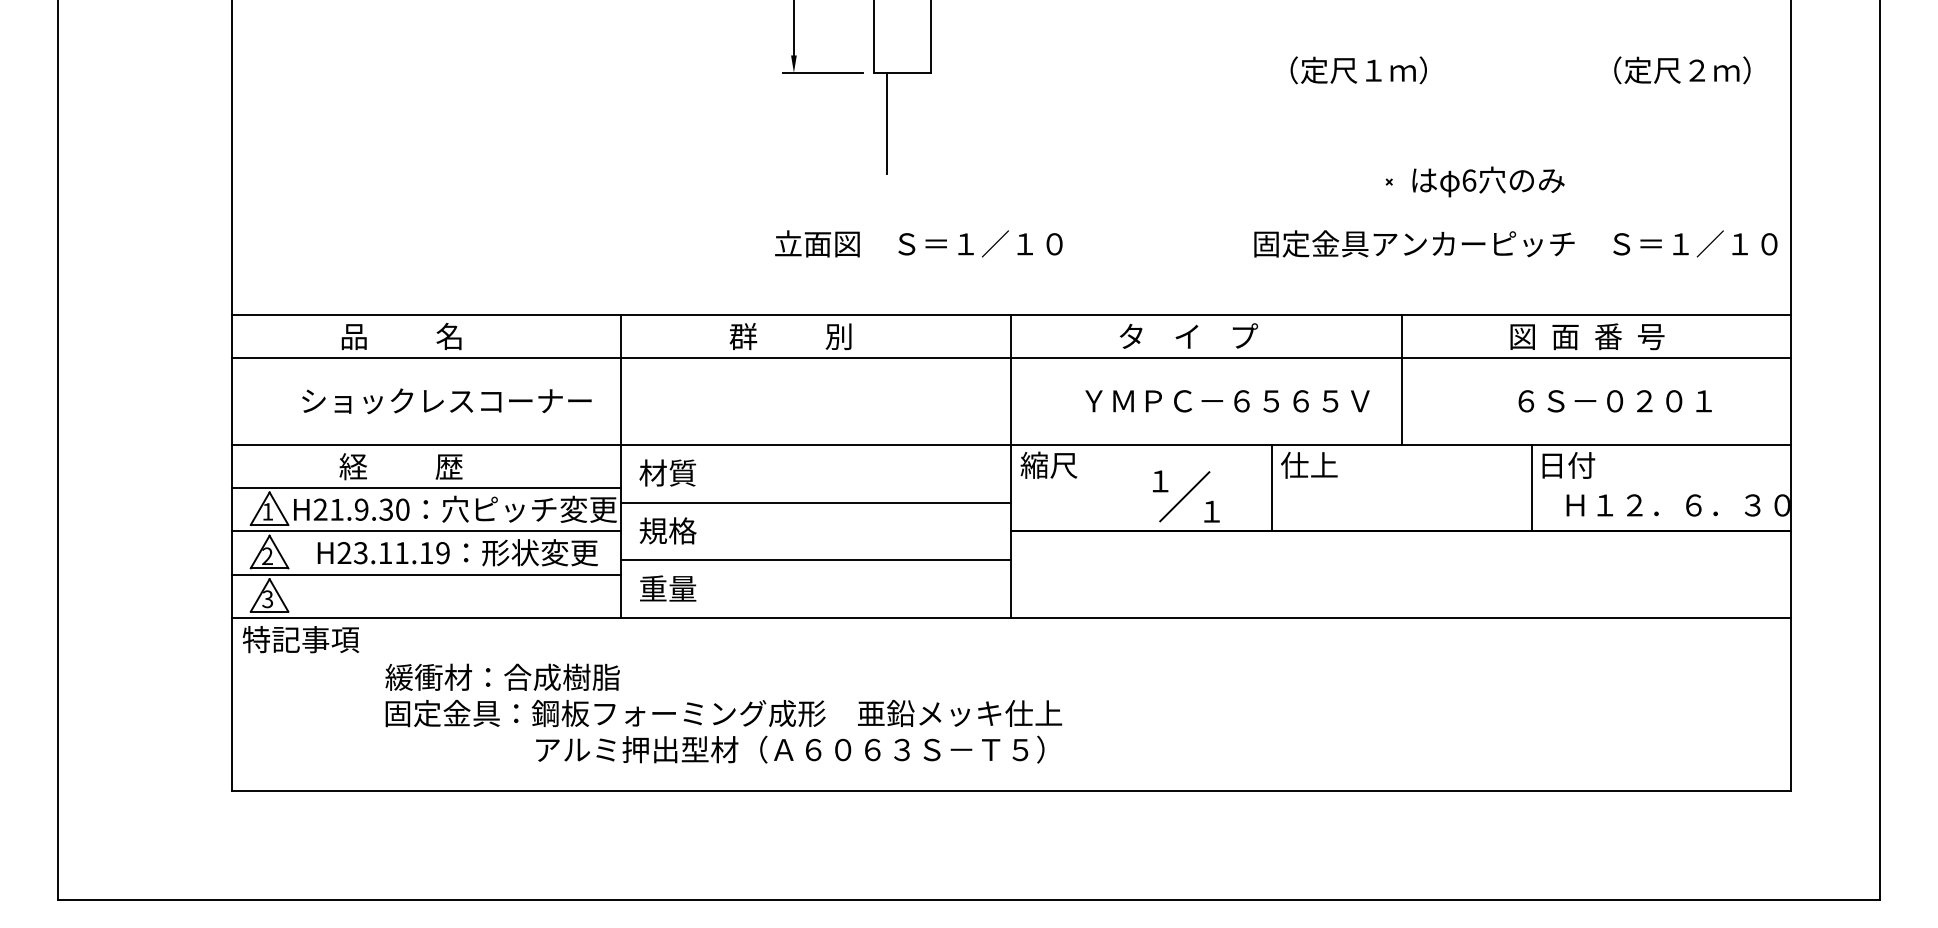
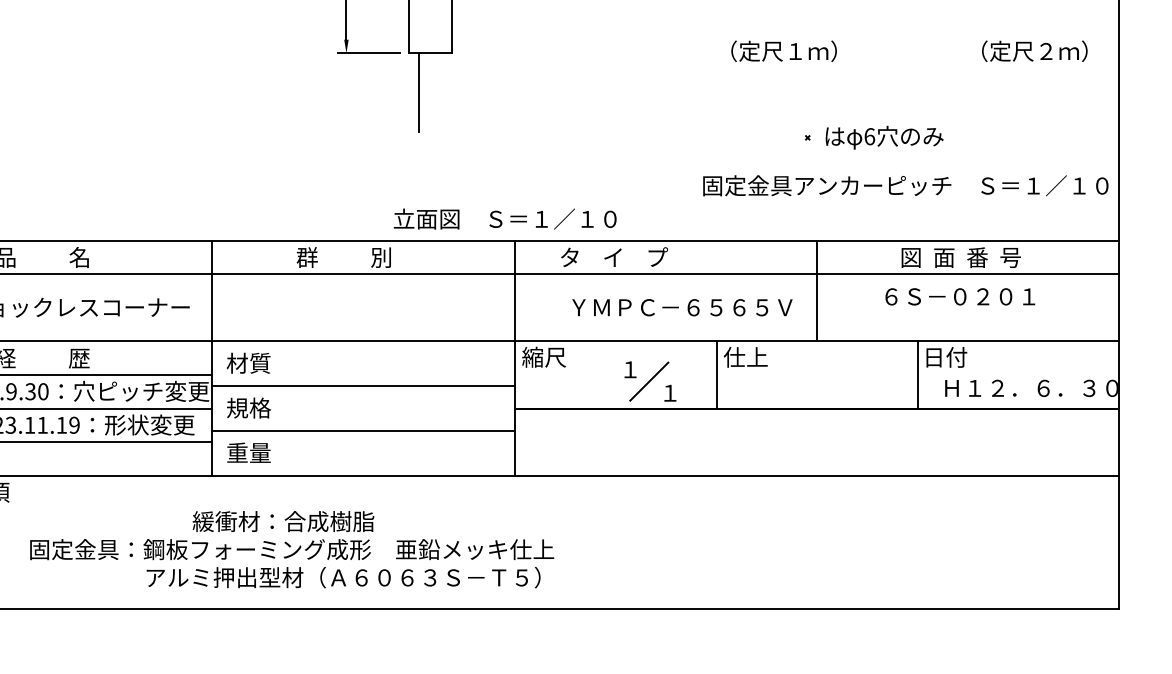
text: (918, 243) -> (504, 218), moved
text: (1188, 335) -> (614, 256), moved
text: (1614, 401) -> (959, 297), moved
text: (502, 676) -> (283, 520), moved

